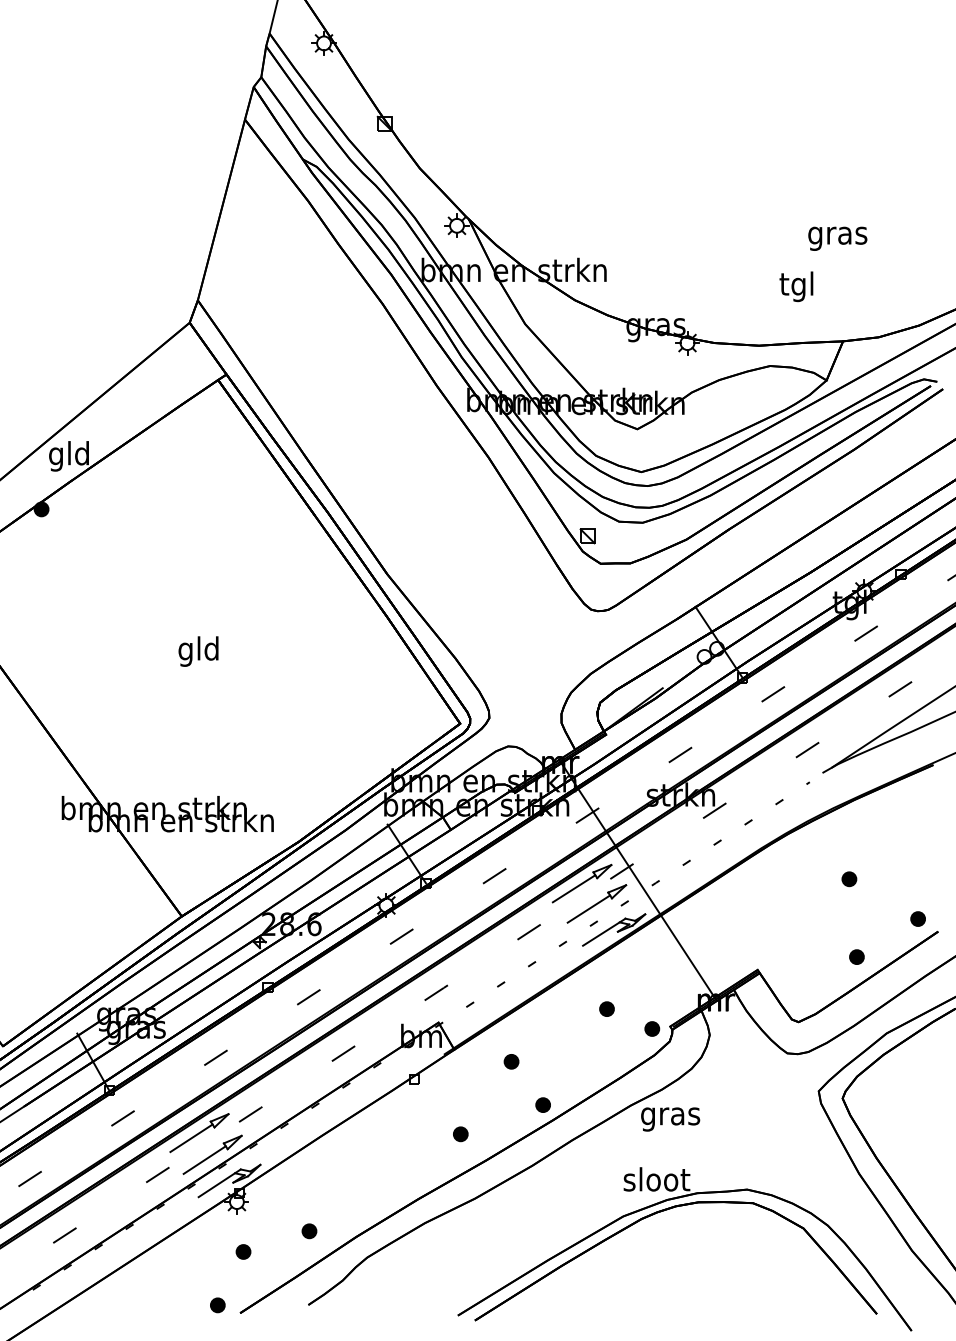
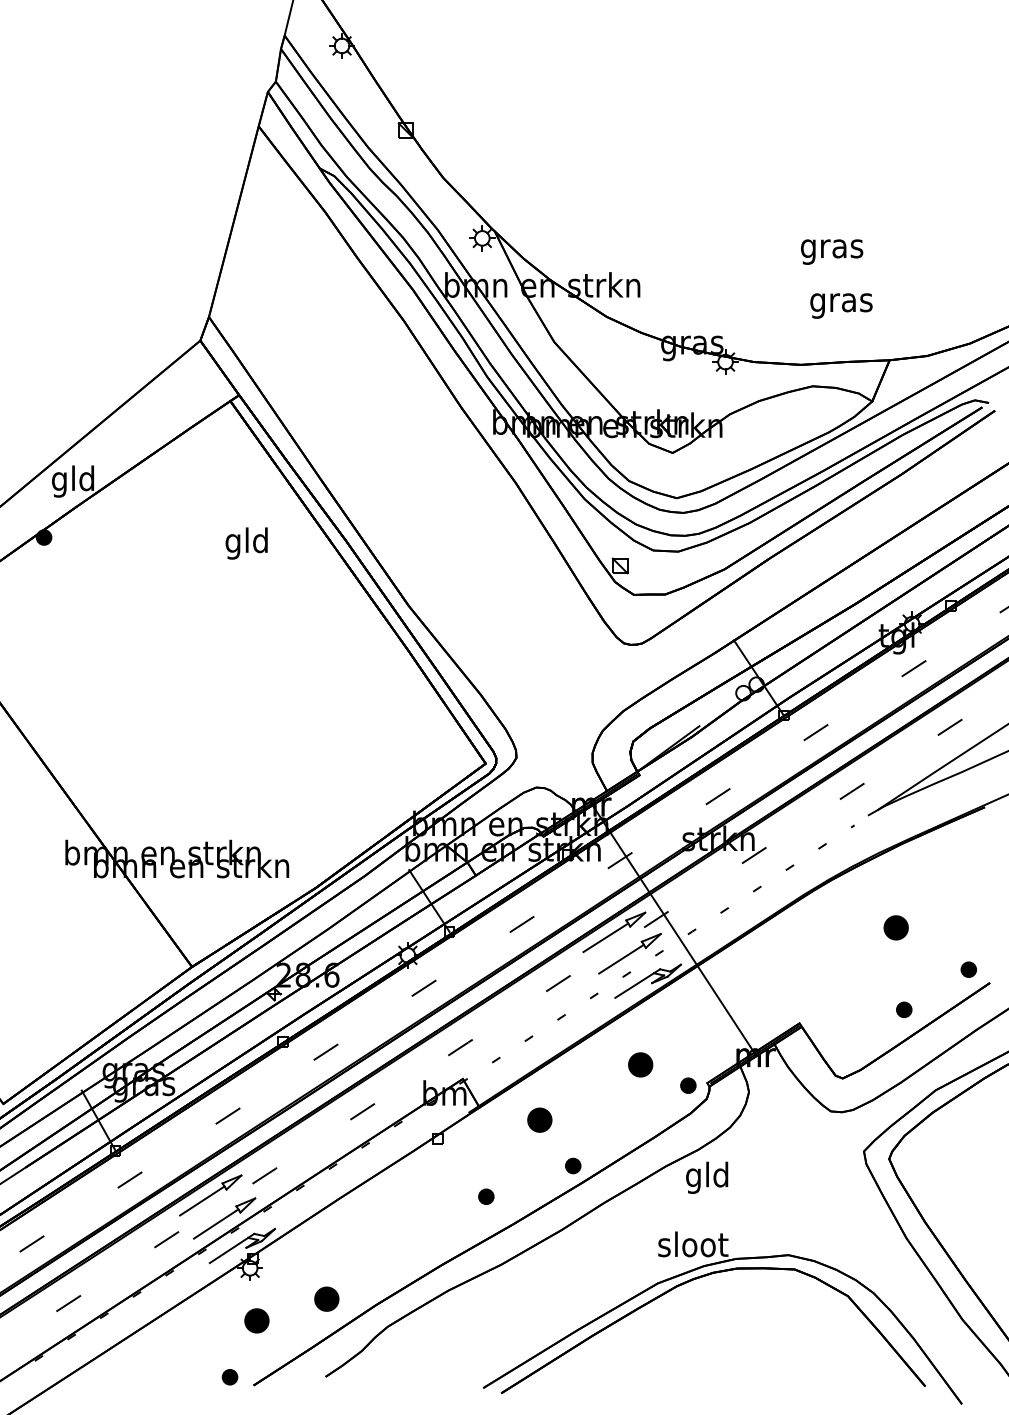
text: (838, 238) -> (832, 251), moved
text: (797, 286) -> (841, 302), tgl -> gras
text: (198, 651) -> (246, 543), moved
part: (849, 879) -> (896, 927), size x1.6
part: (606, 1008) -> (640, 1064), size x1.6
part: (511, 1061) -> (539, 1120), size x1.6
text: (670, 1116) -> (707, 1177), gras -> gld
part: (309, 1230) -> (326, 1298), size x1.6
part: (243, 1251) -> (257, 1320), size x1.6

